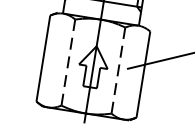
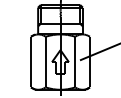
line: (68, 61) -> (45, 61), dashed -> solid
line: (119, 69) -> (75, 61), dashed -> solid

